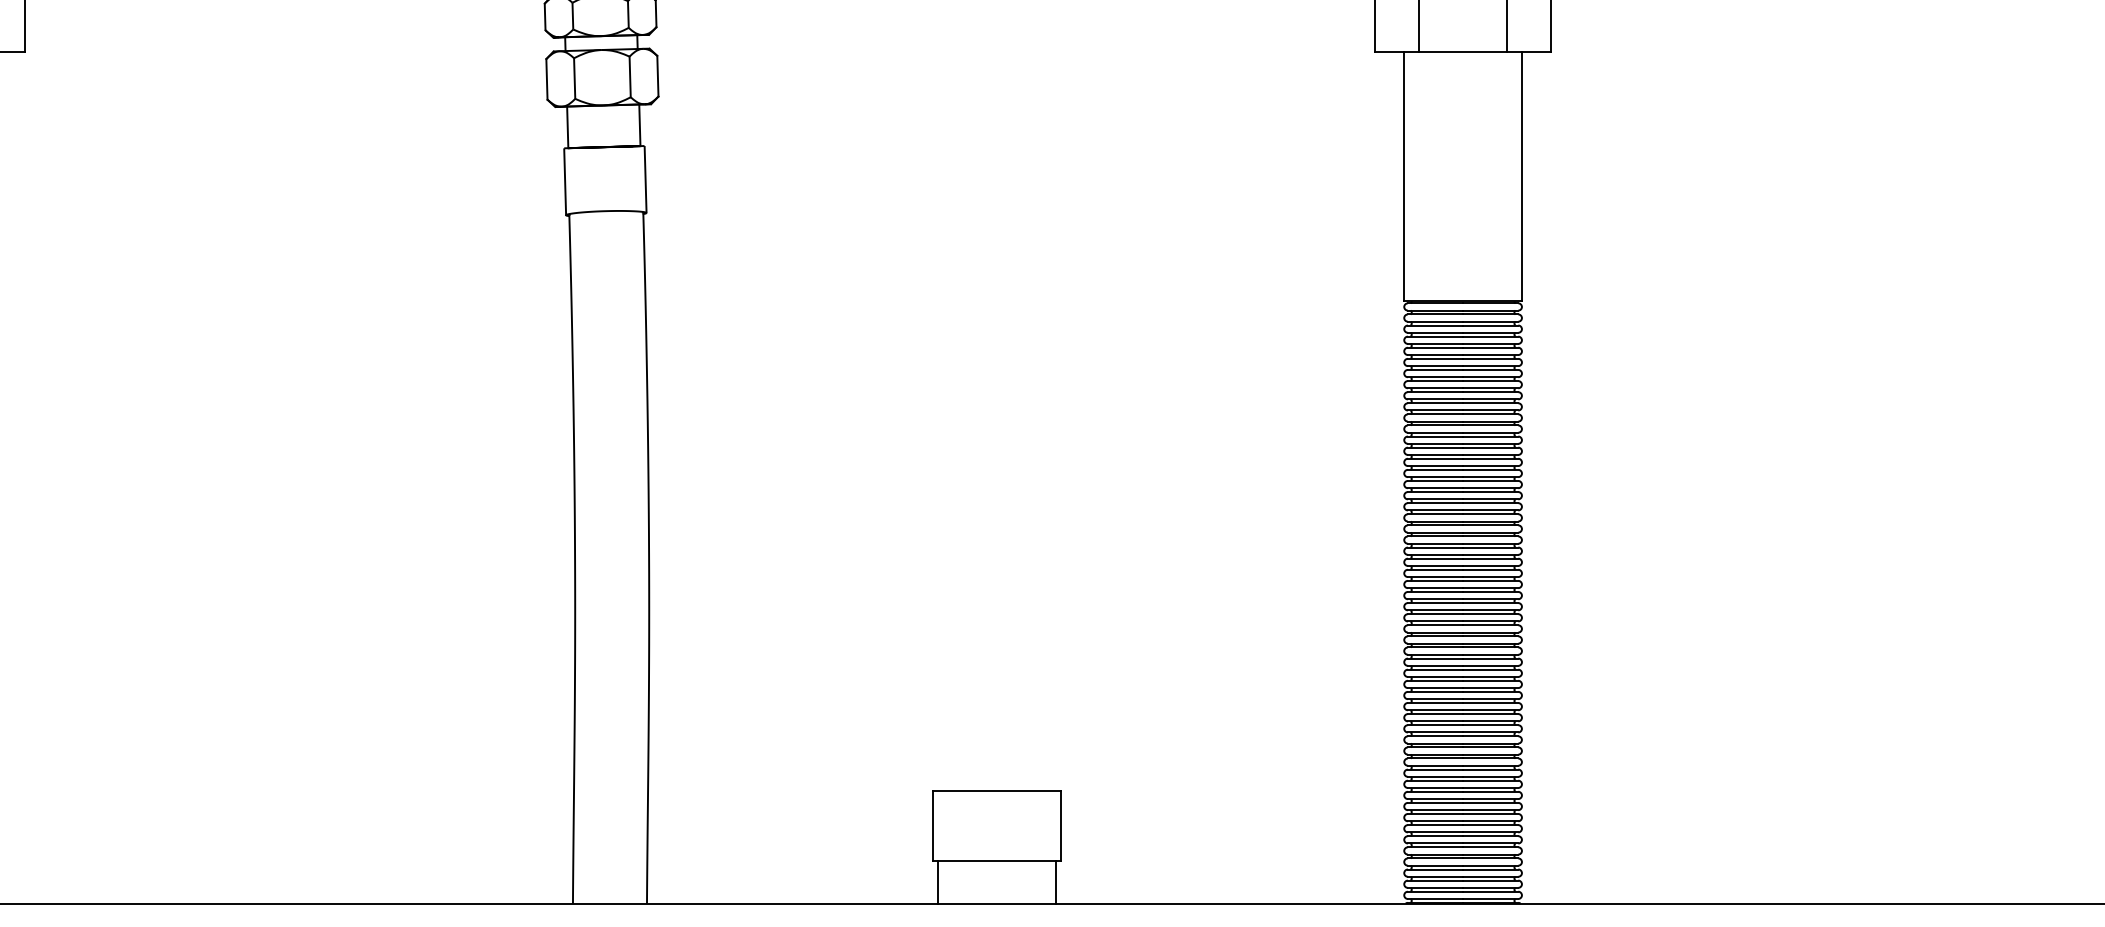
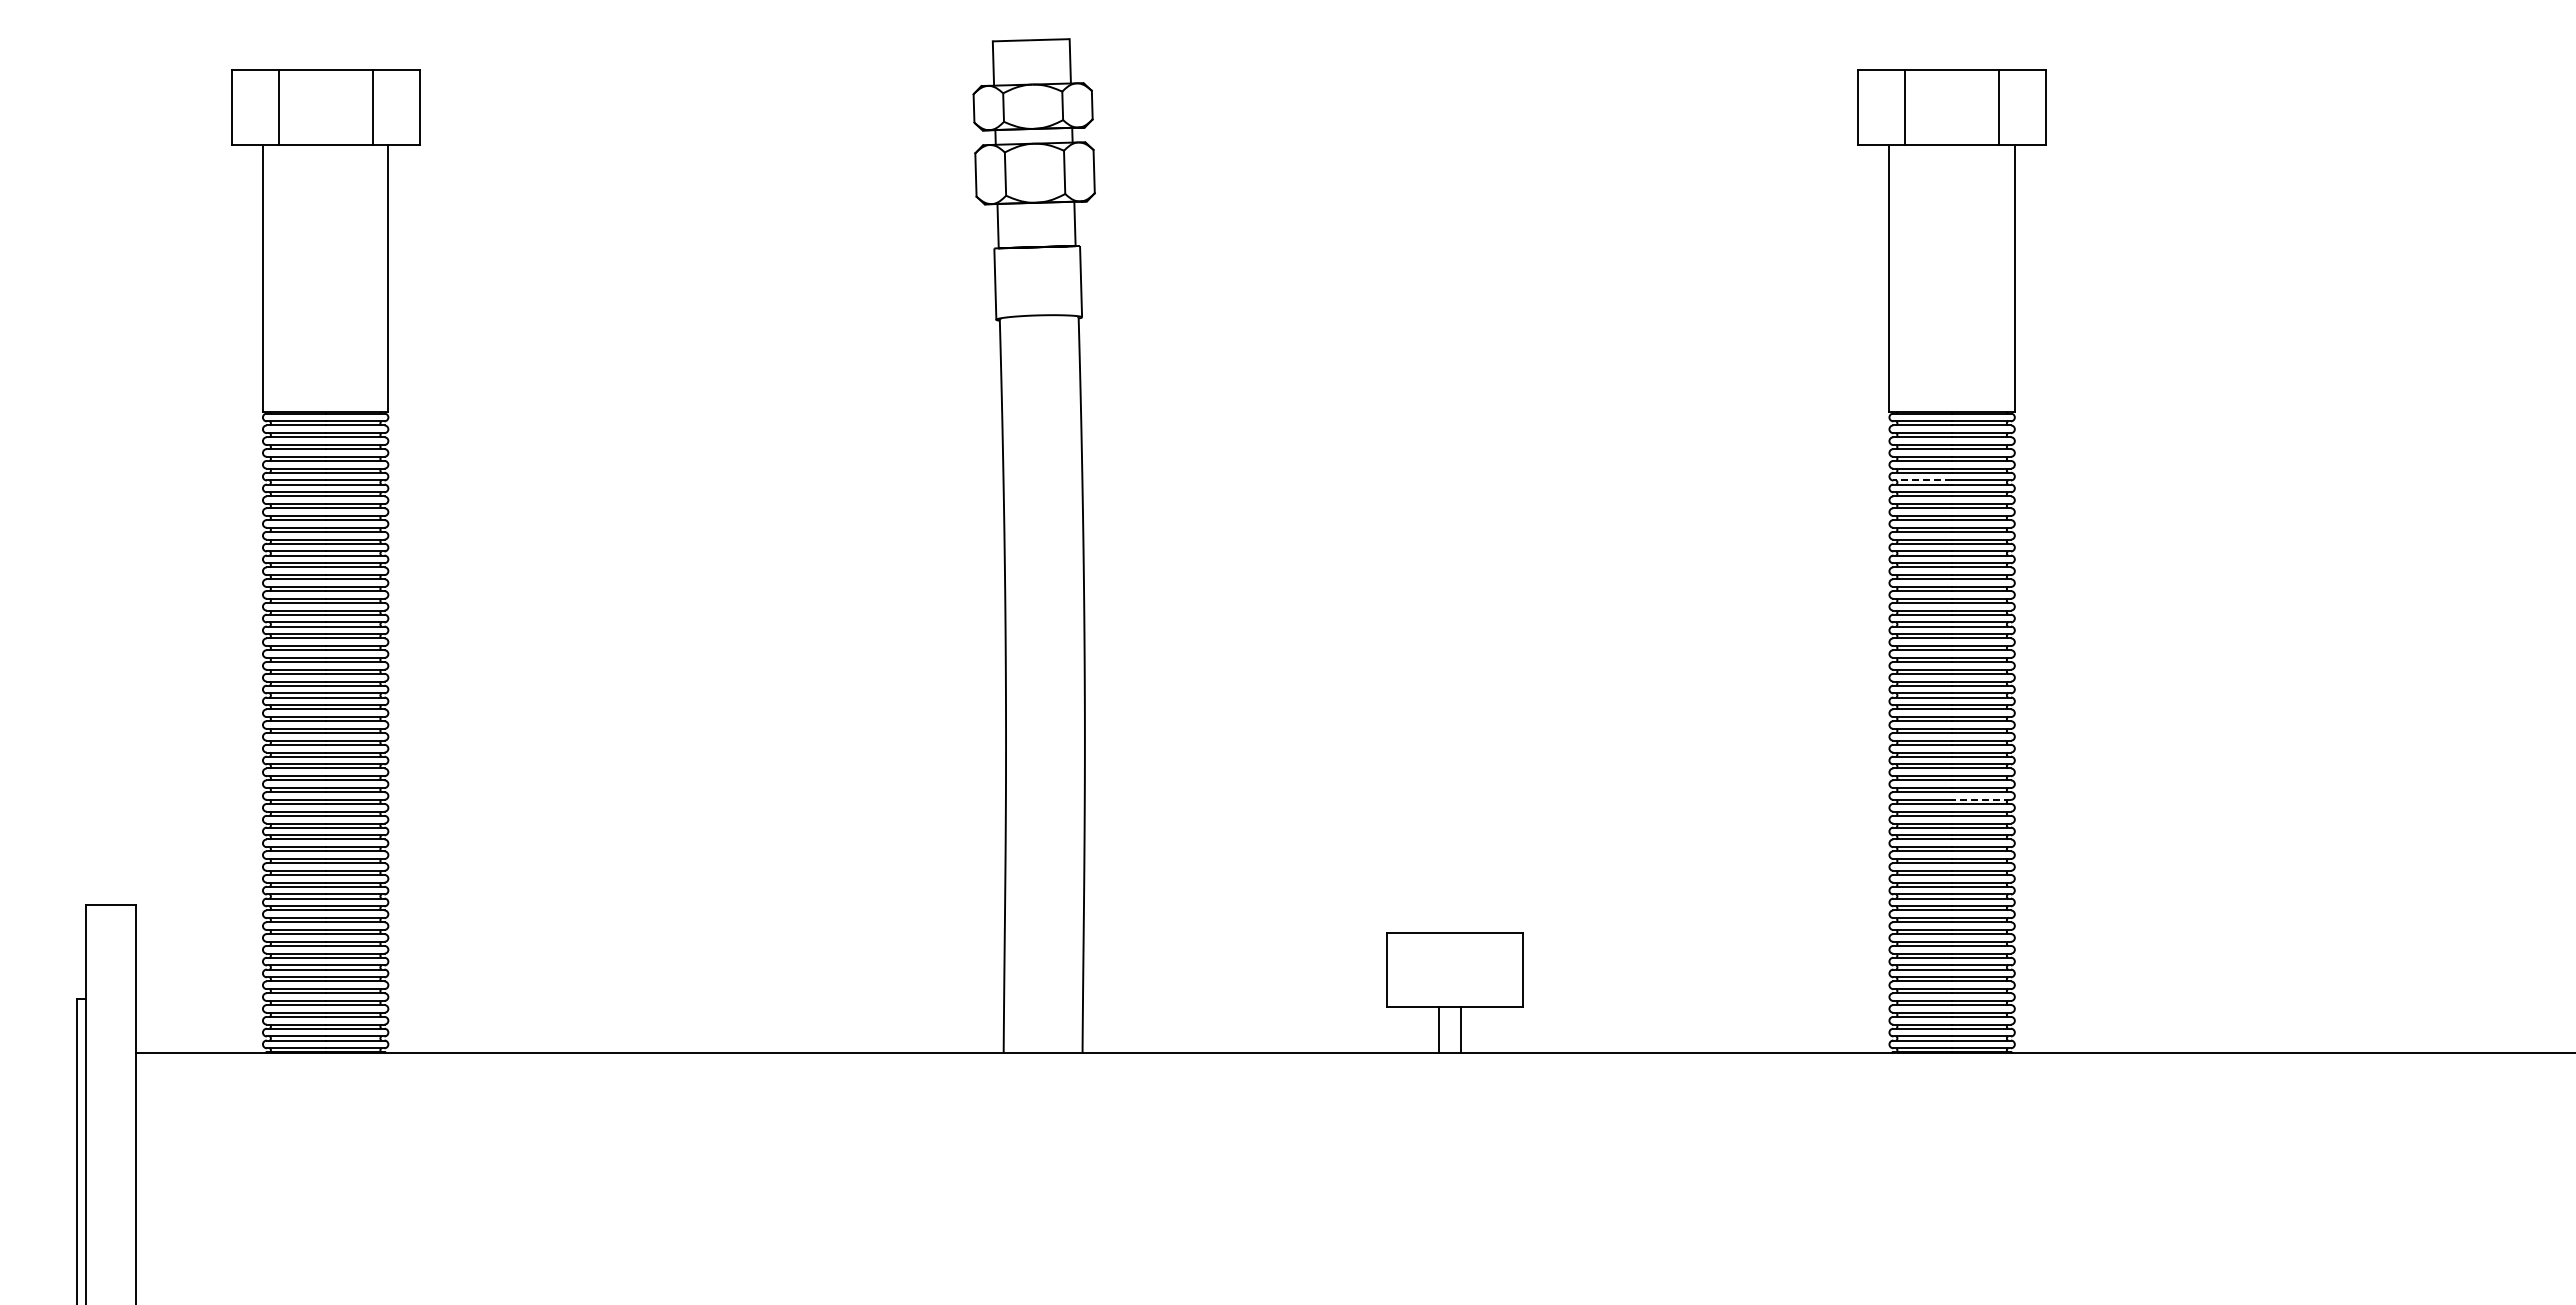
line: (1435, 366) -> (1922, 480), solid -> dashed
line: (1490, 665) -> (1981, 799), solid -> dashed
line: (937, 882) -> (1438, 1030), moved
line: (1056, 882) -> (1461, 1030), moved

